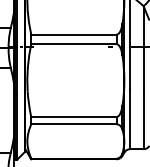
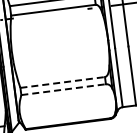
line: (73, 117) -> (62, 82), solid -> dashed
line: (73, 124) -> (63, 89), solid -> dashed

